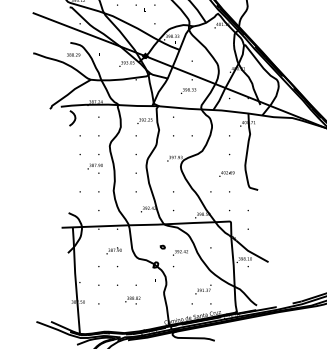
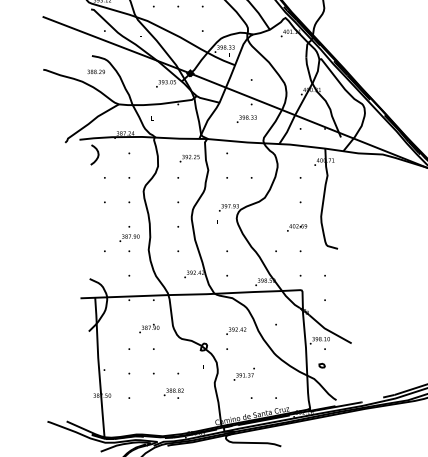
text: (95, 166) -> (129, 237), moved
part: (162, 247) -> (321, 365), moved
text: (202, 288) -> (243, 373), moved

